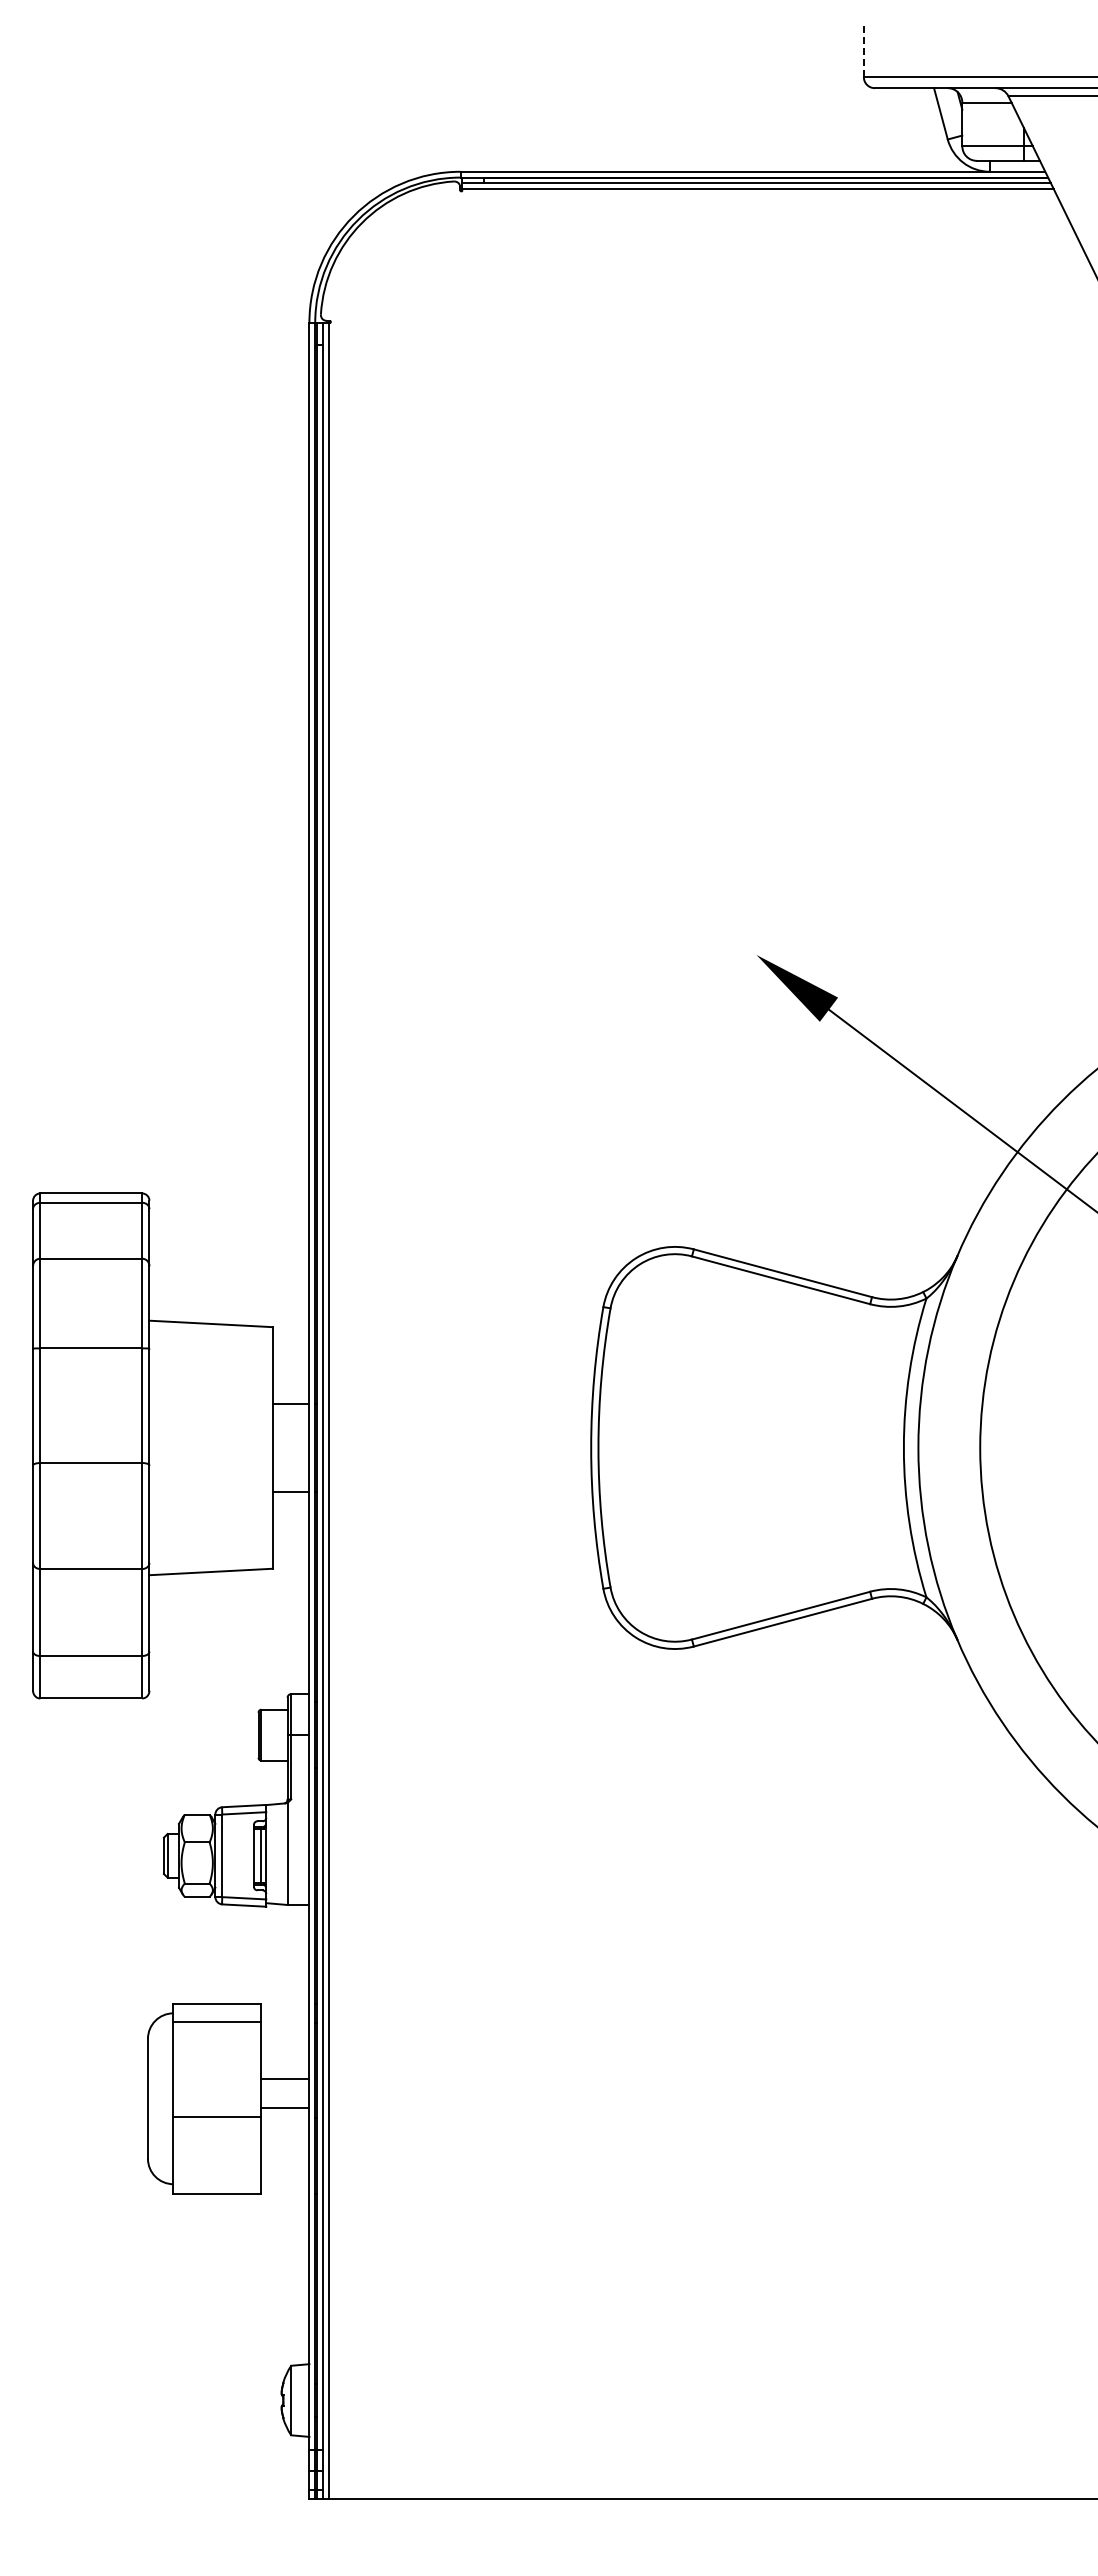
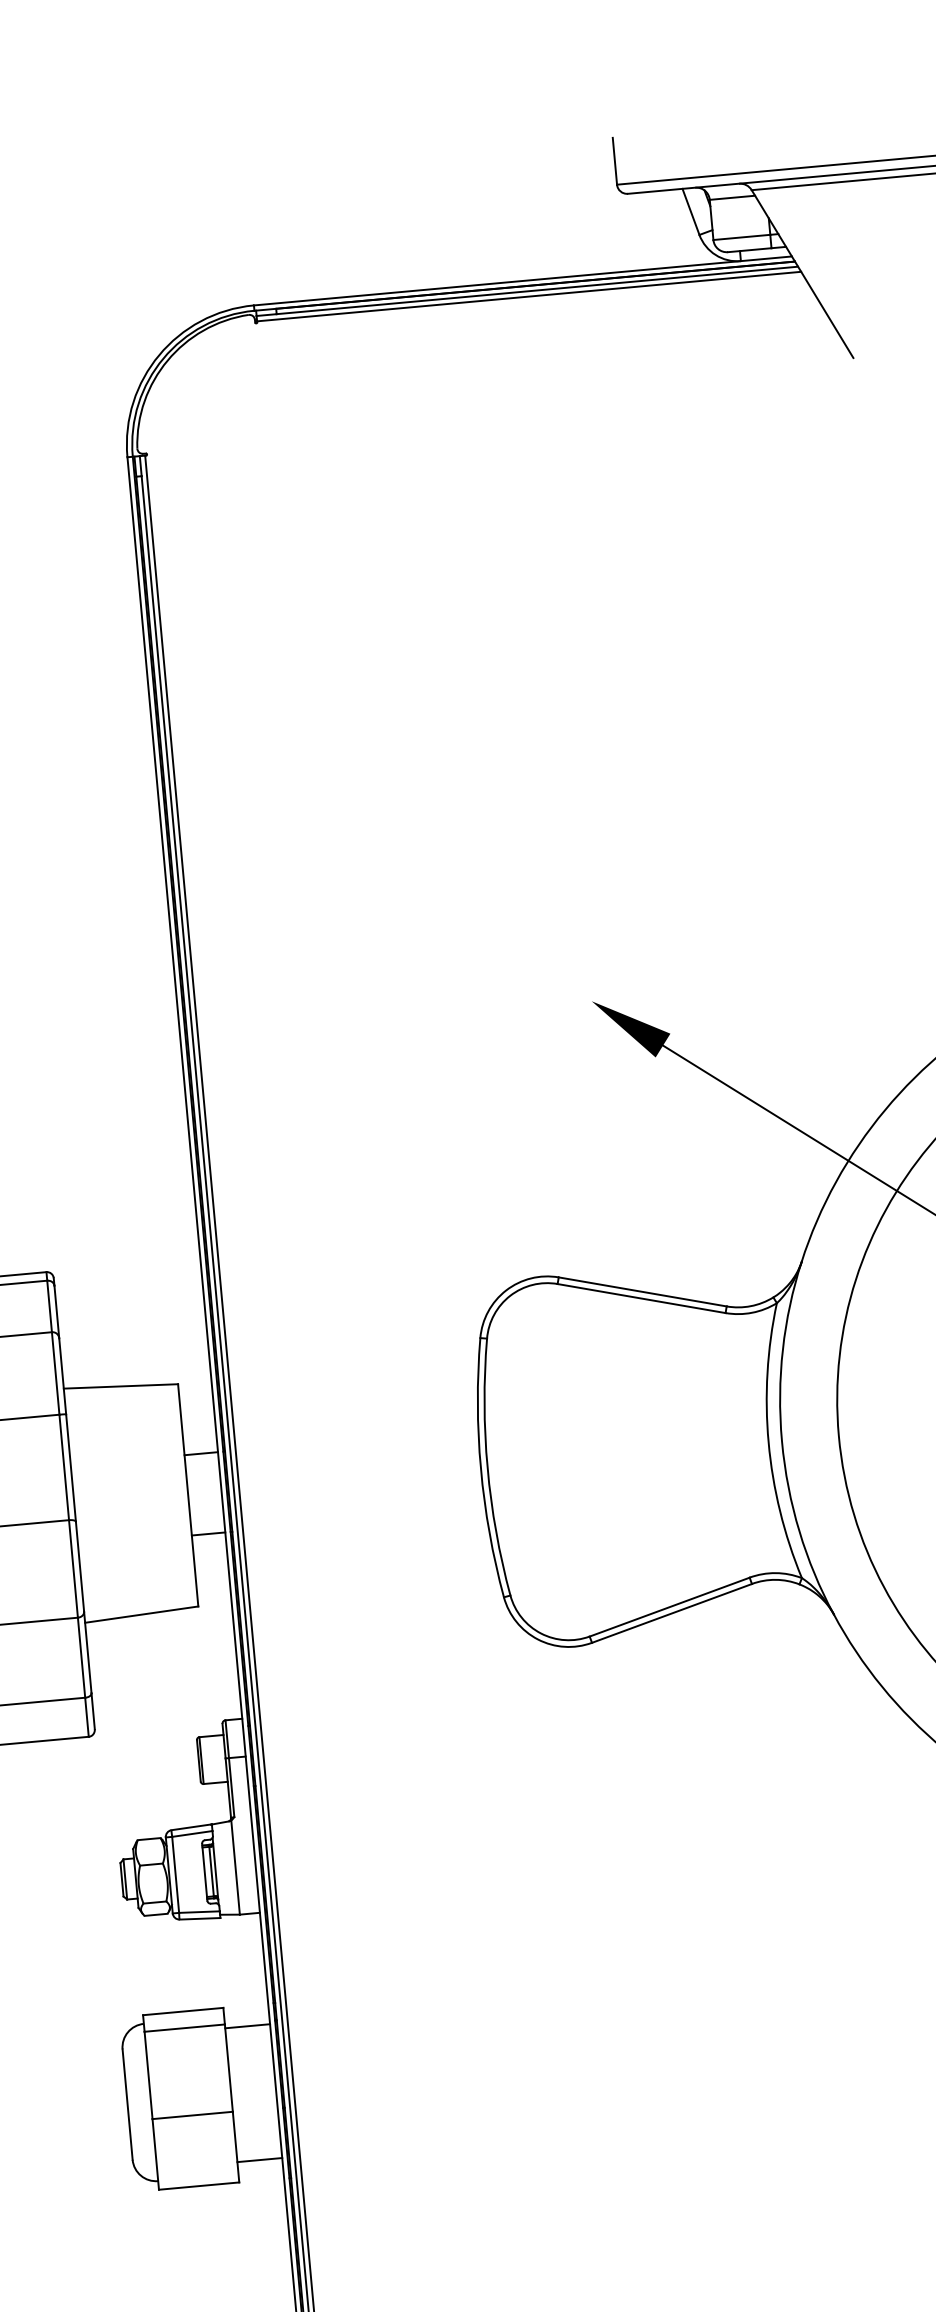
line: (863, 51) -> (614, 161), dashed -> solid
line: (284, 2079) -> (247, 2026), moved
line: (284, 2108) -> (259, 2160), moved

